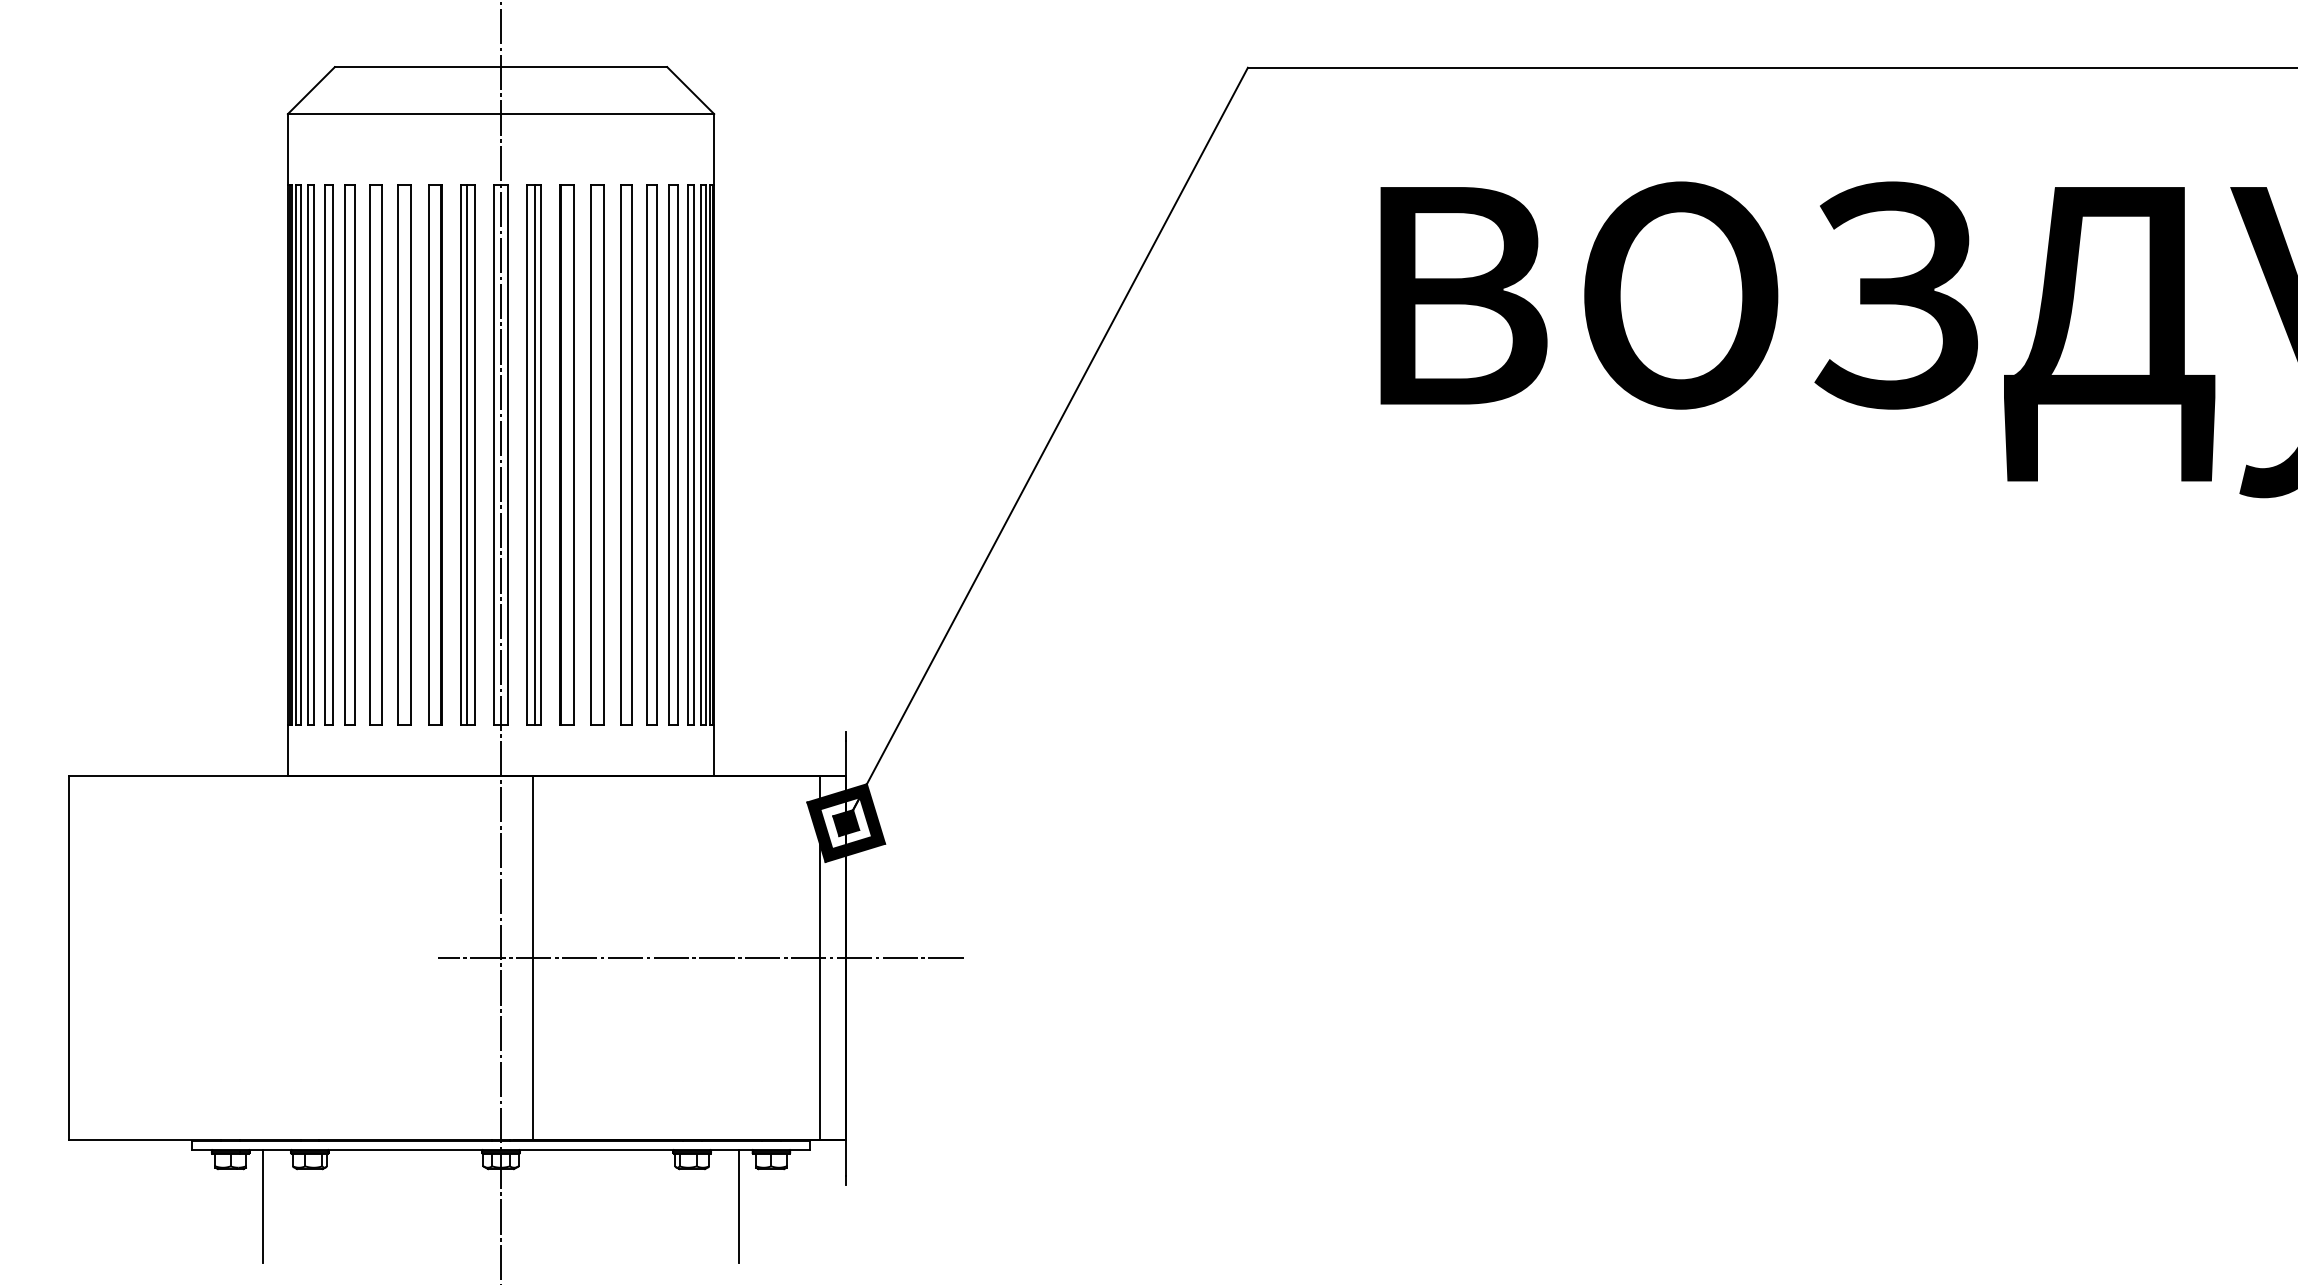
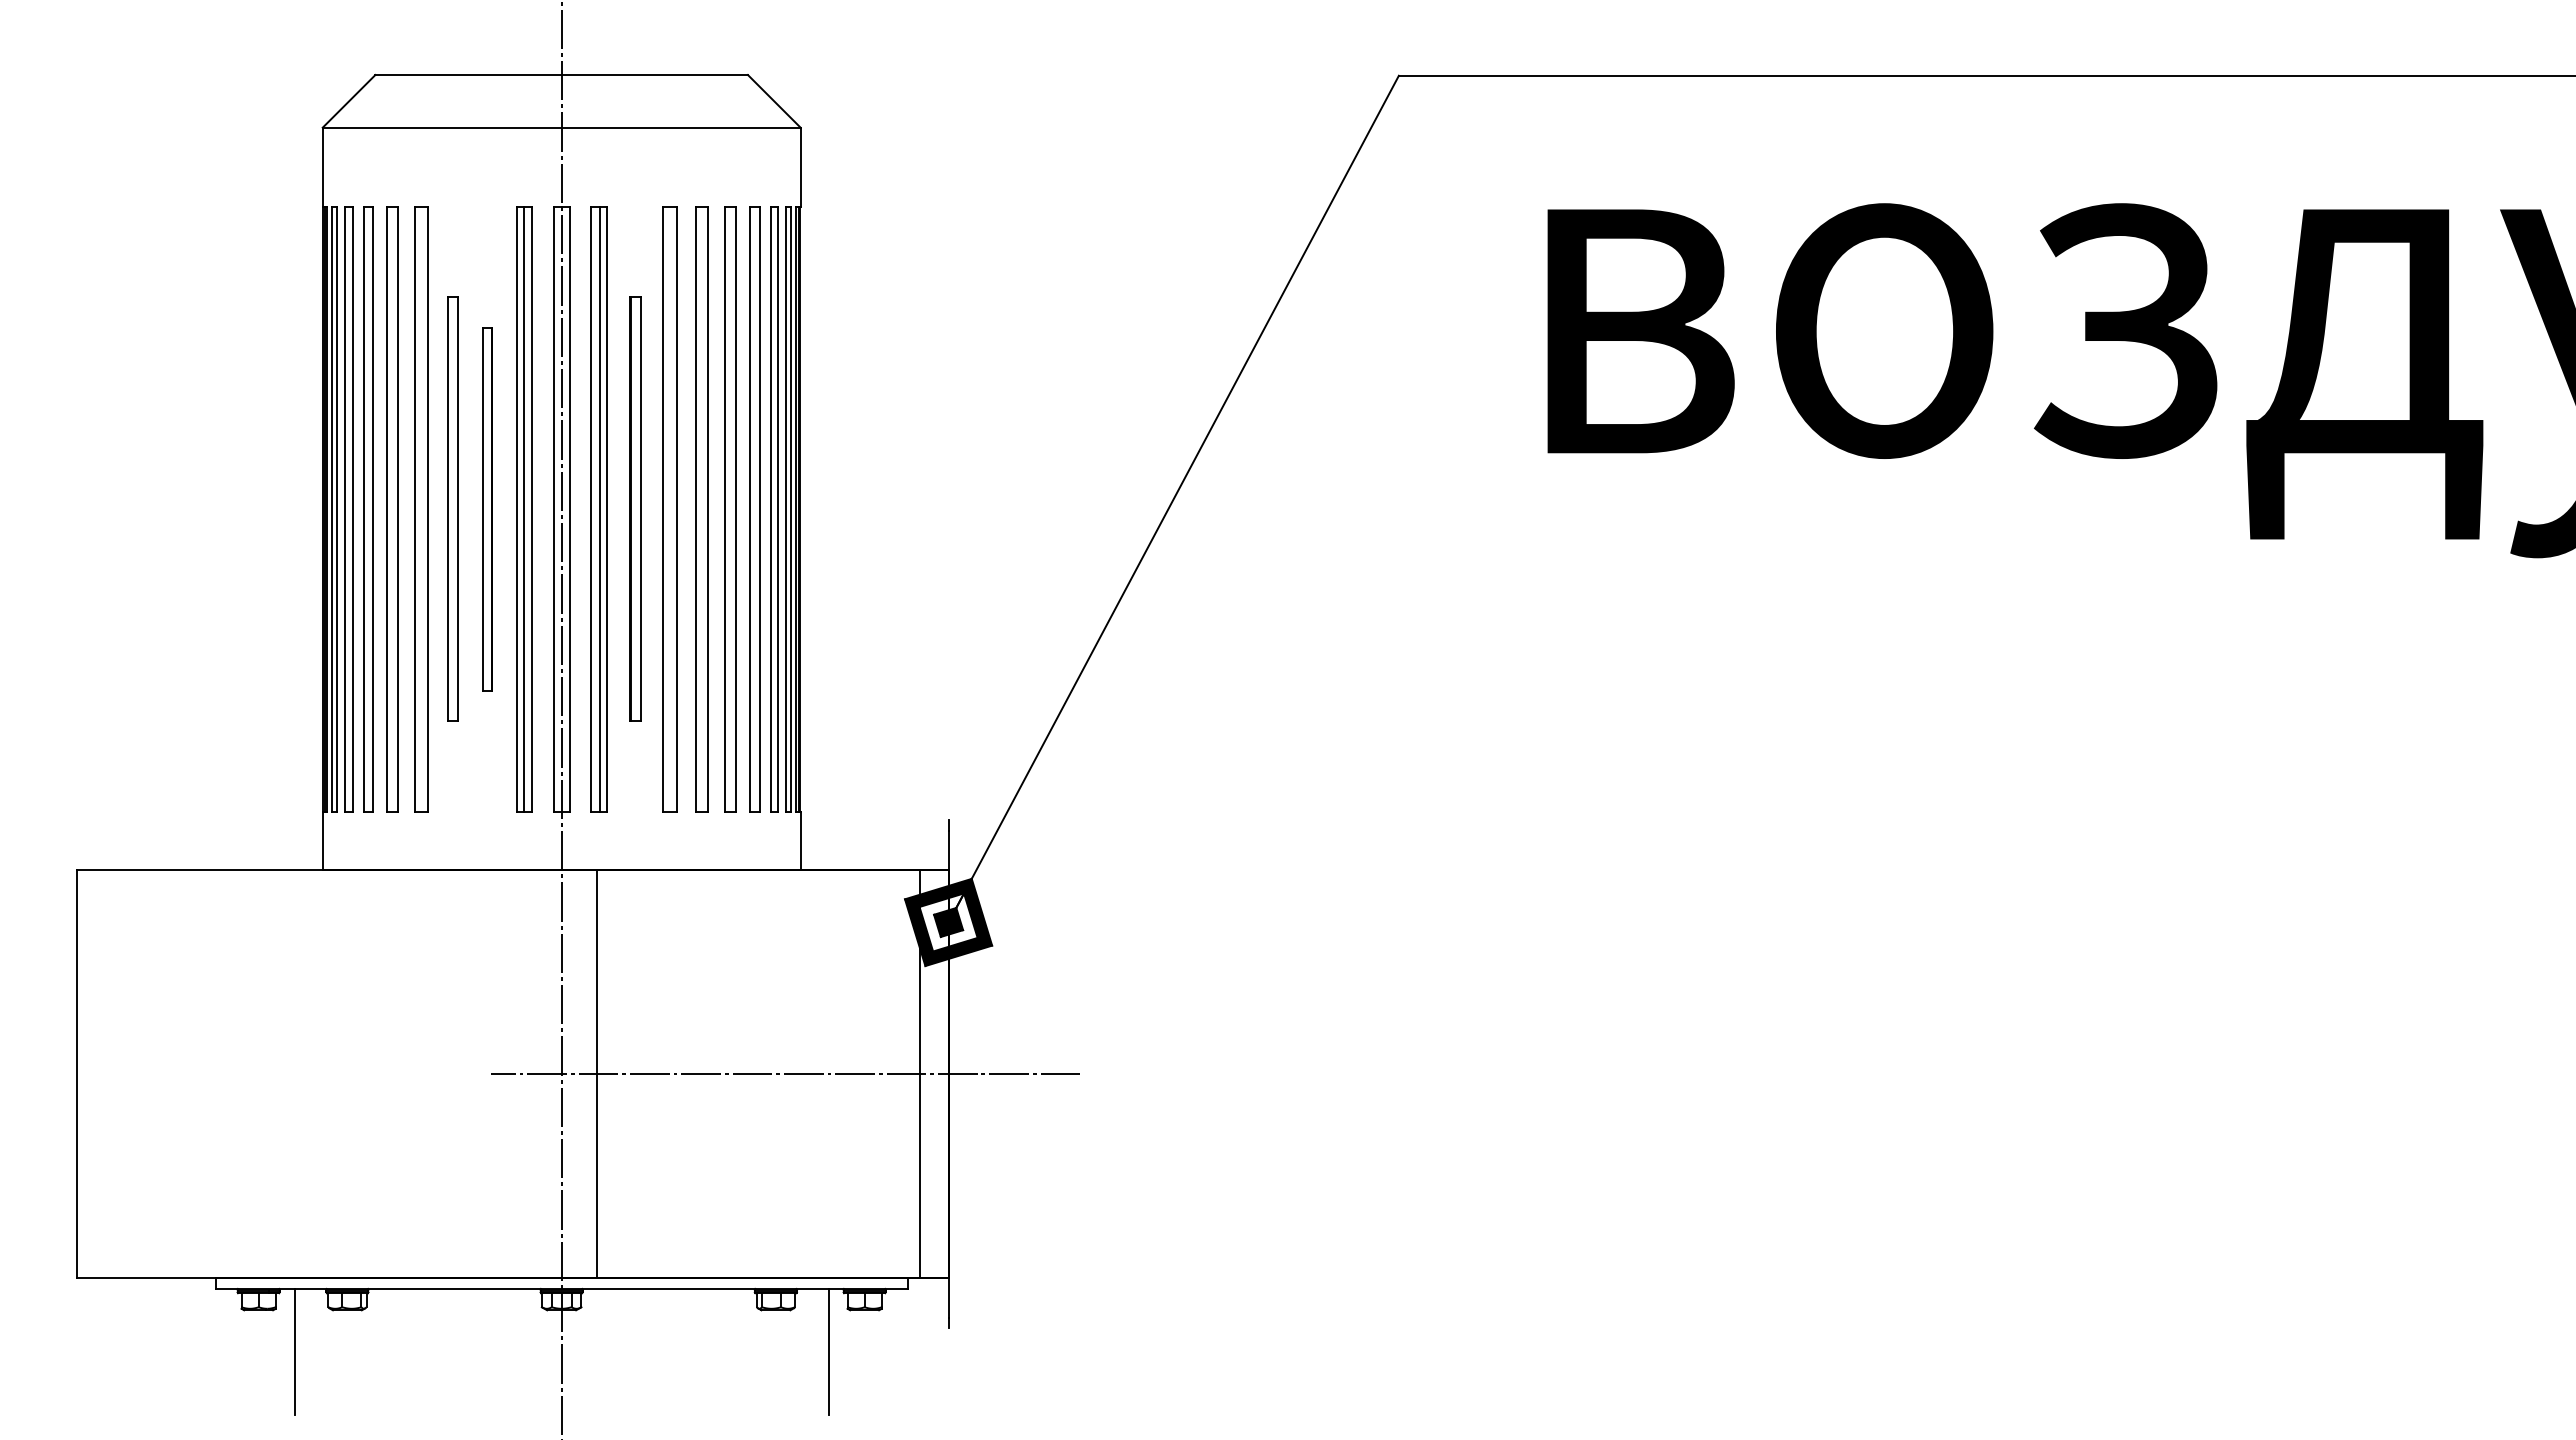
part: (403, 454) -> (452, 509), size x0.7
part: (434, 454) -> (487, 509), size x0.6
part: (566, 454) -> (635, 509), size x0.7

